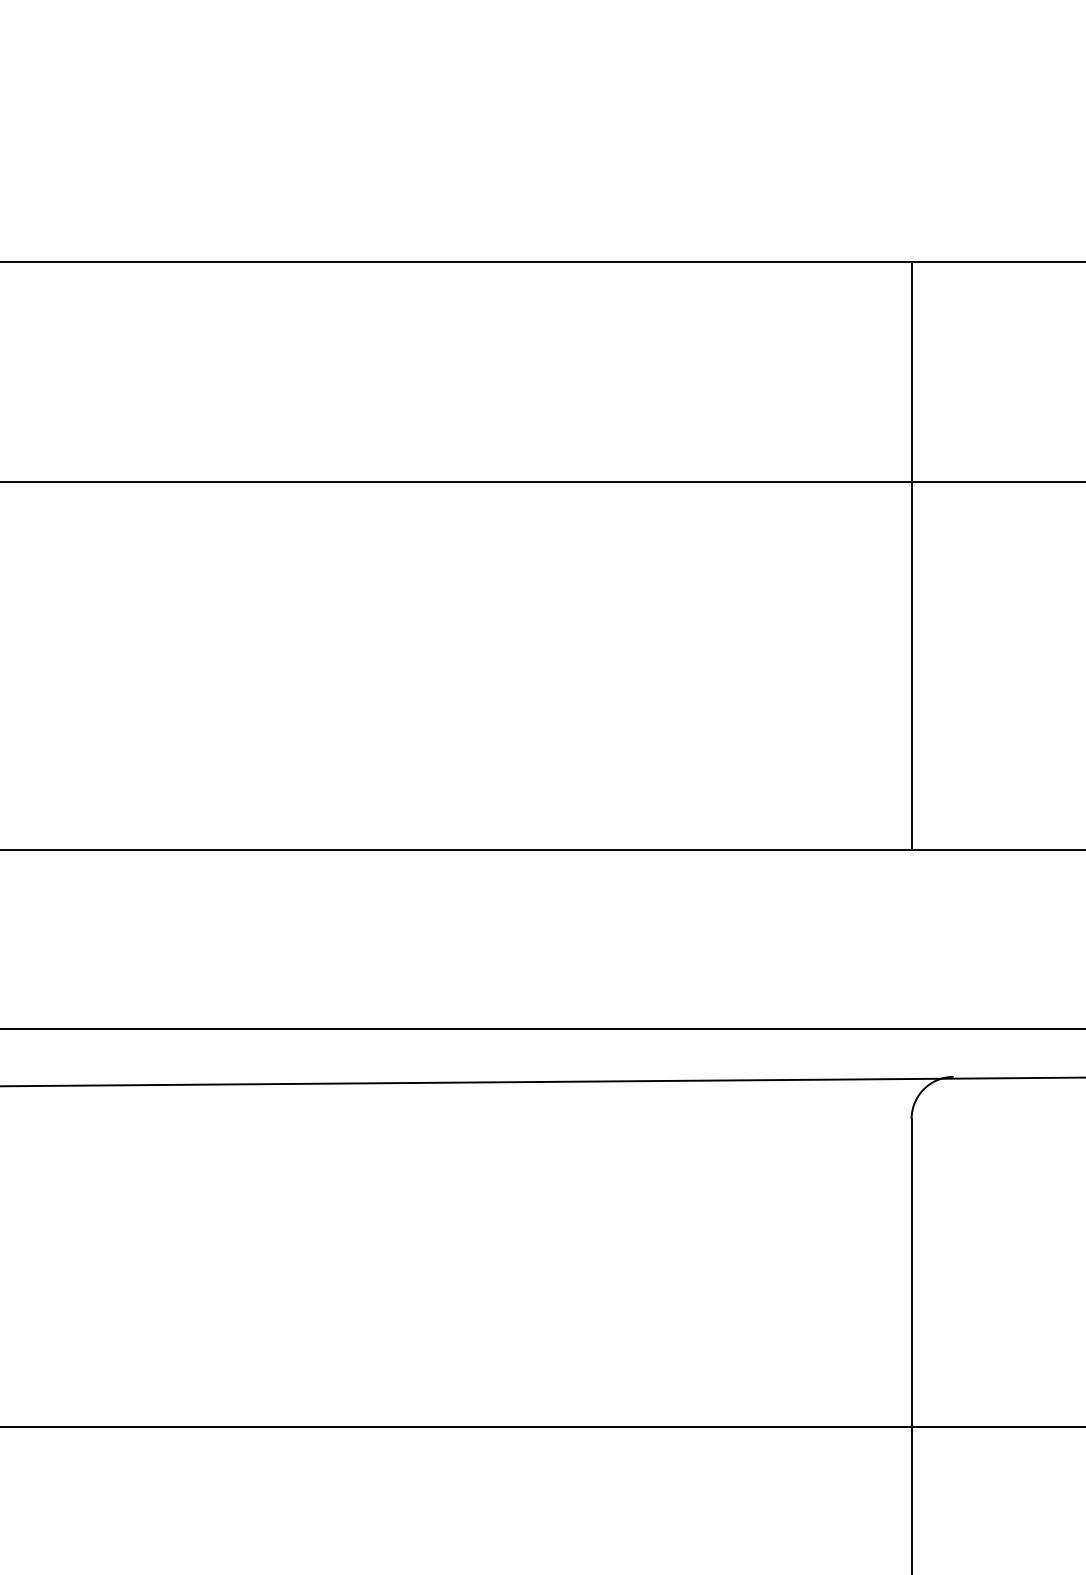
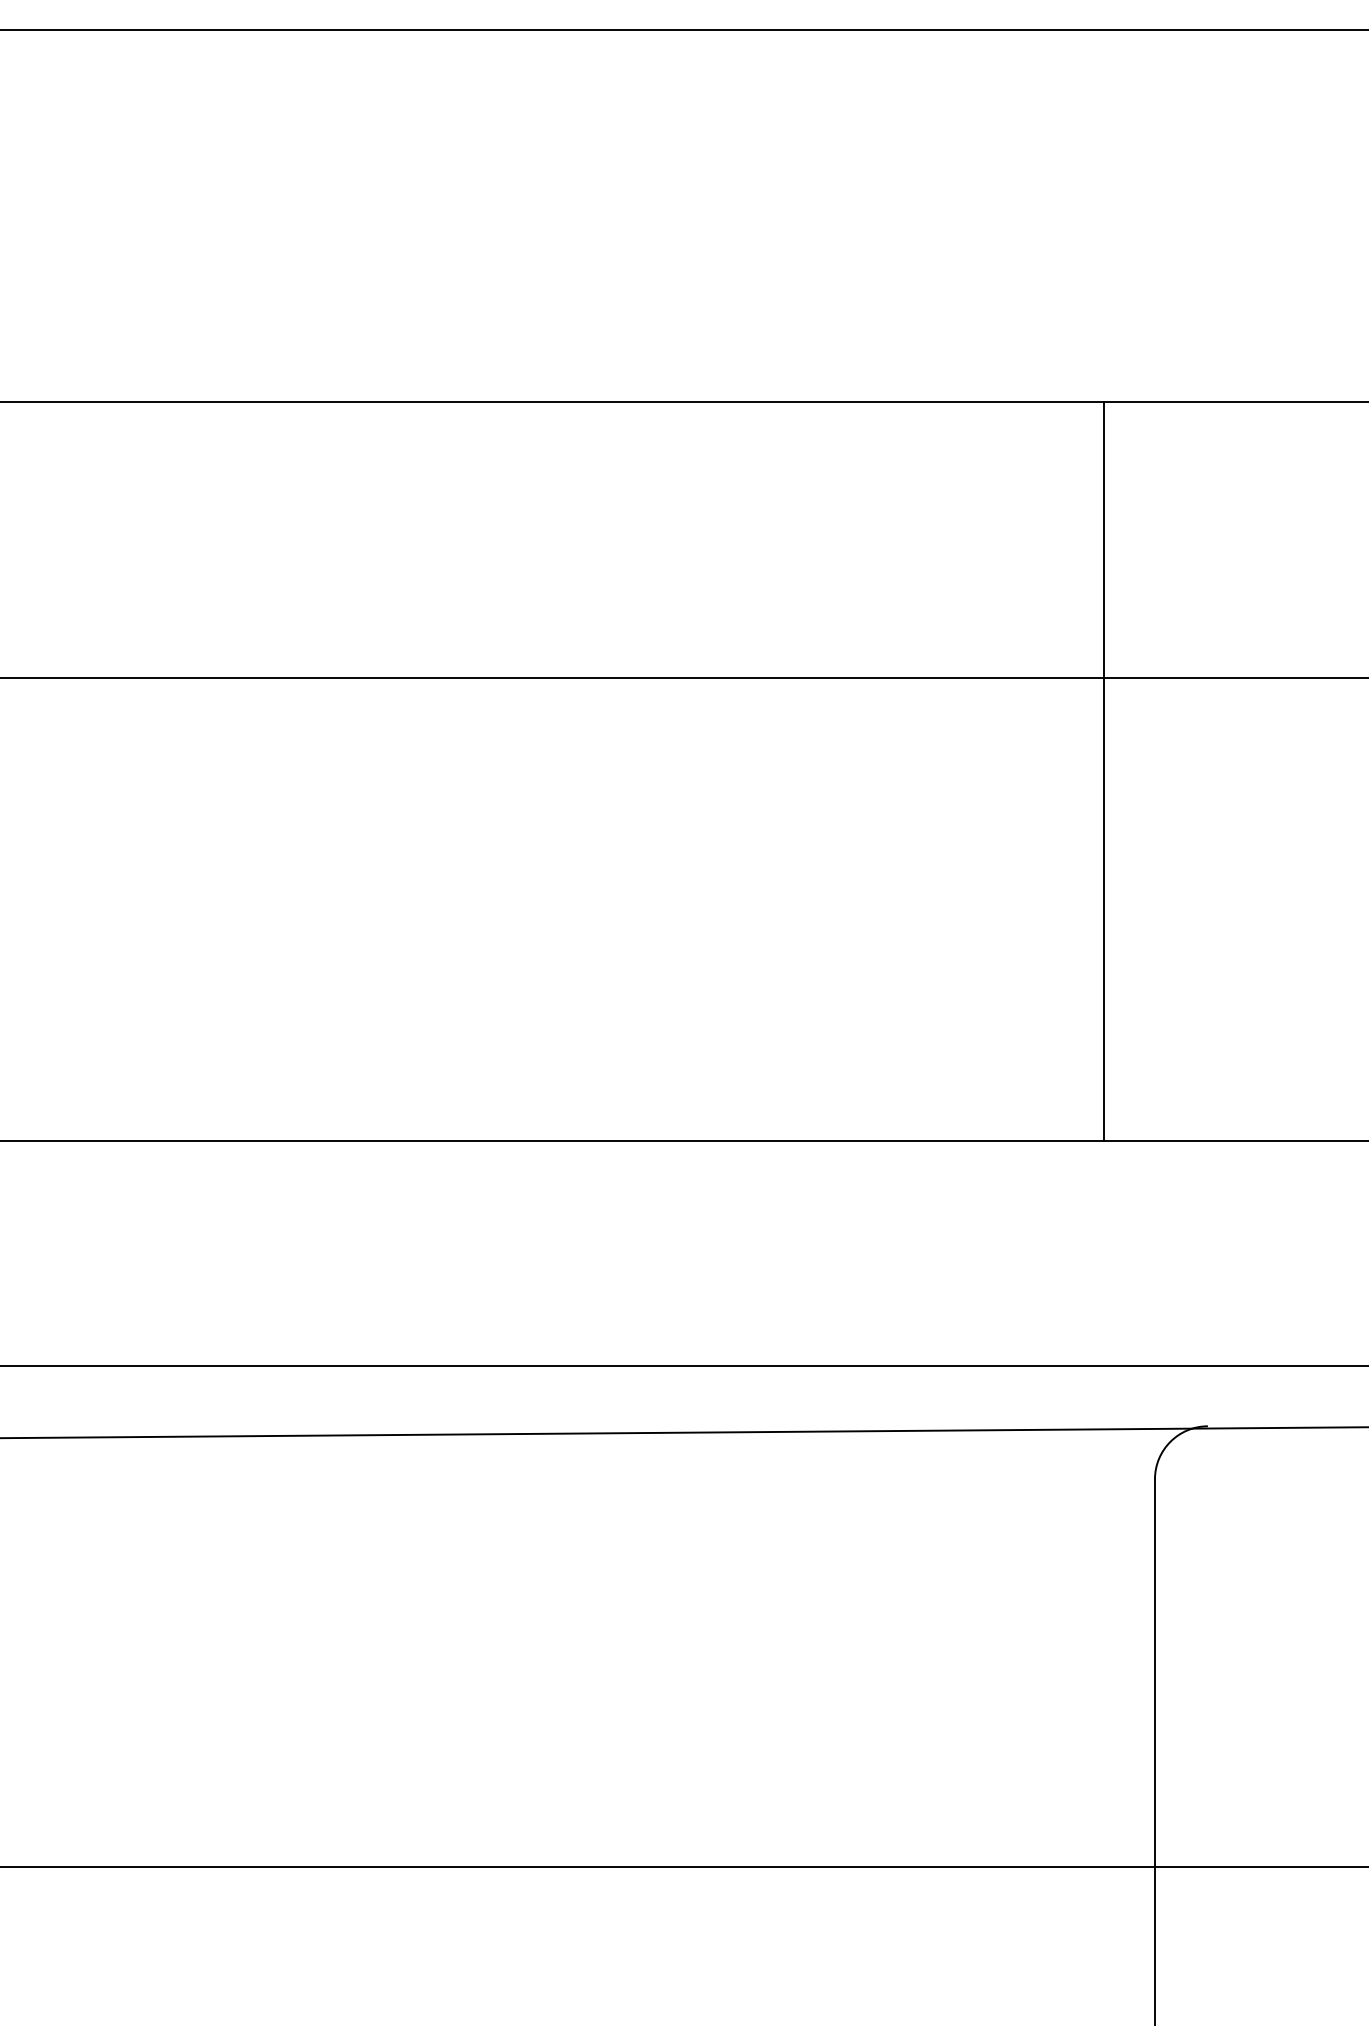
line: (911, 556) -> (1103, 771), moved

